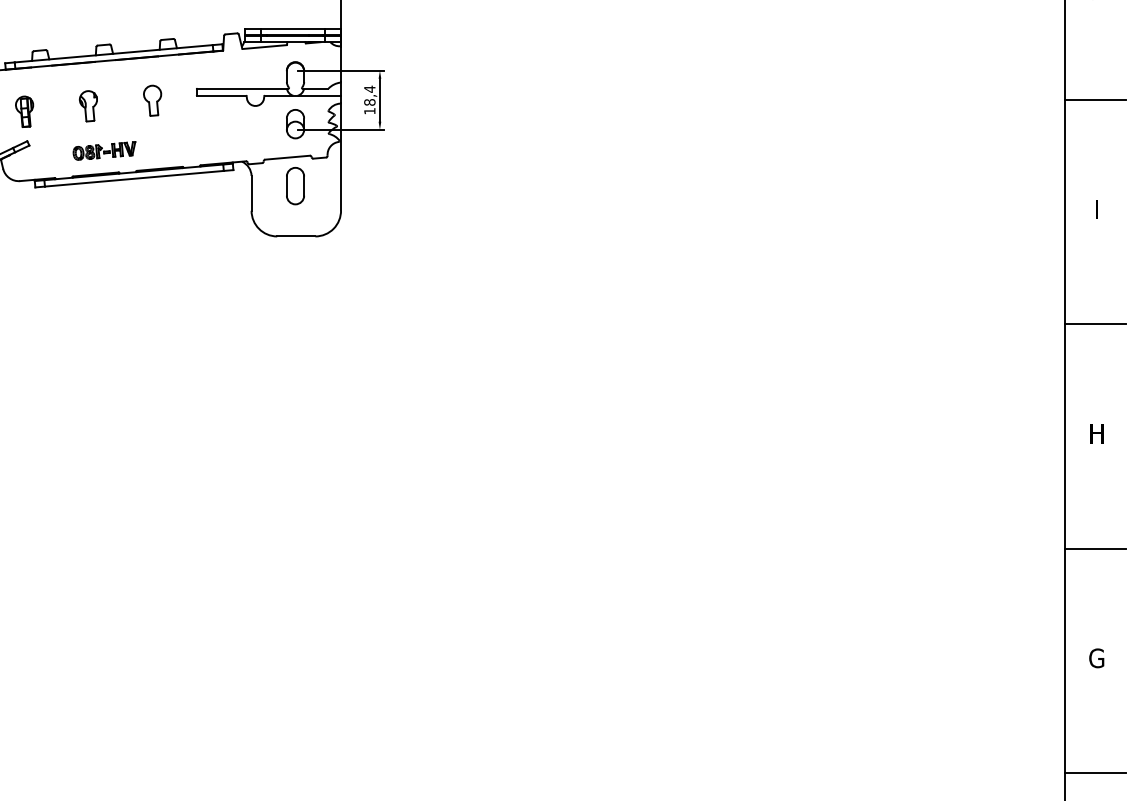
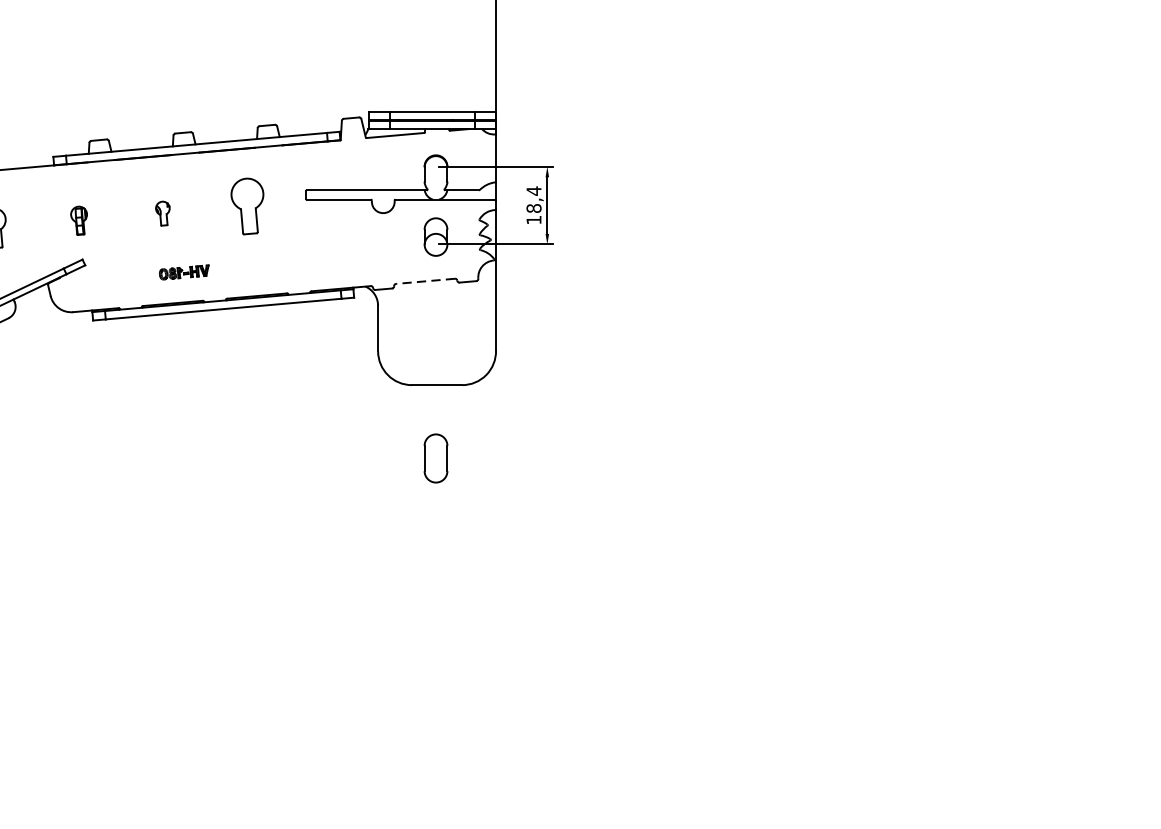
part: (152, 100) -> (247, 205), size x1.4
part: (87, 106) -> (161, 213), size x0.6
part: (24, 111) -> (78, 220), size x0.7
part: (104, 150) -> (184, 271), size x0.6
line: (287, 157) -> (425, 281), solid -> dashed
part: (295, 186) -> (436, 459), moved

